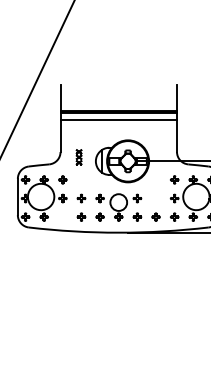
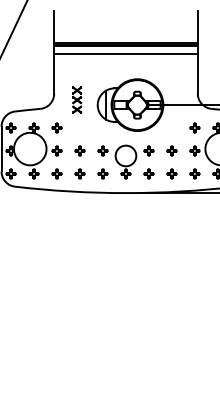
part: (78, 157) -> (76, 100), size x1.43
part: (155, 198) -> (171, 150), added
part: (62, 216) -> (56, 173), added

